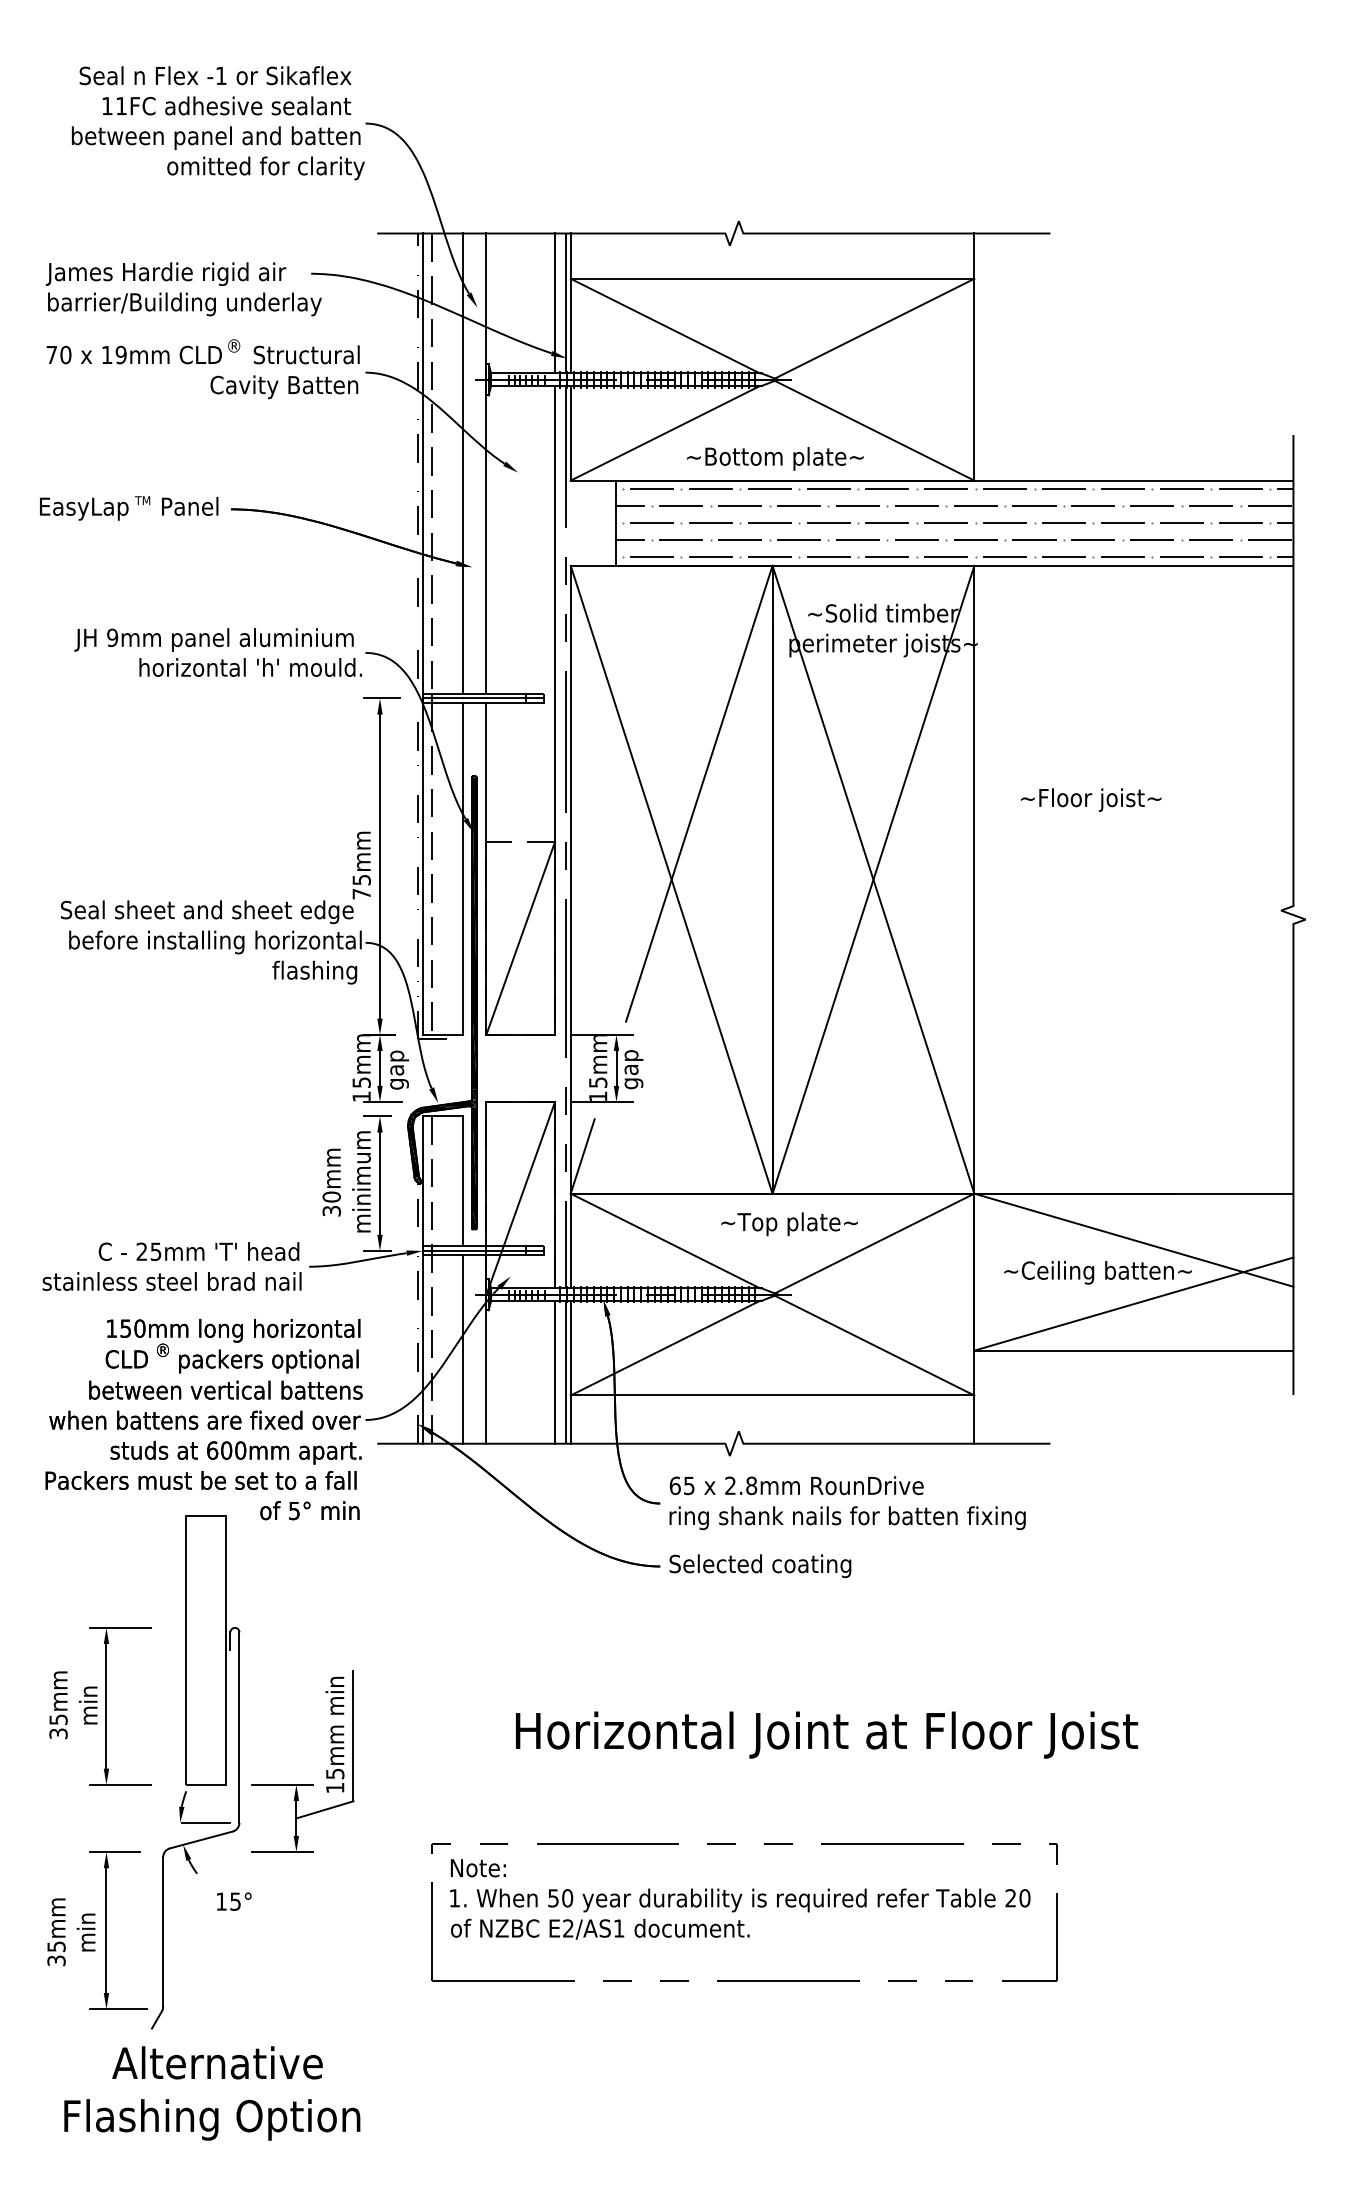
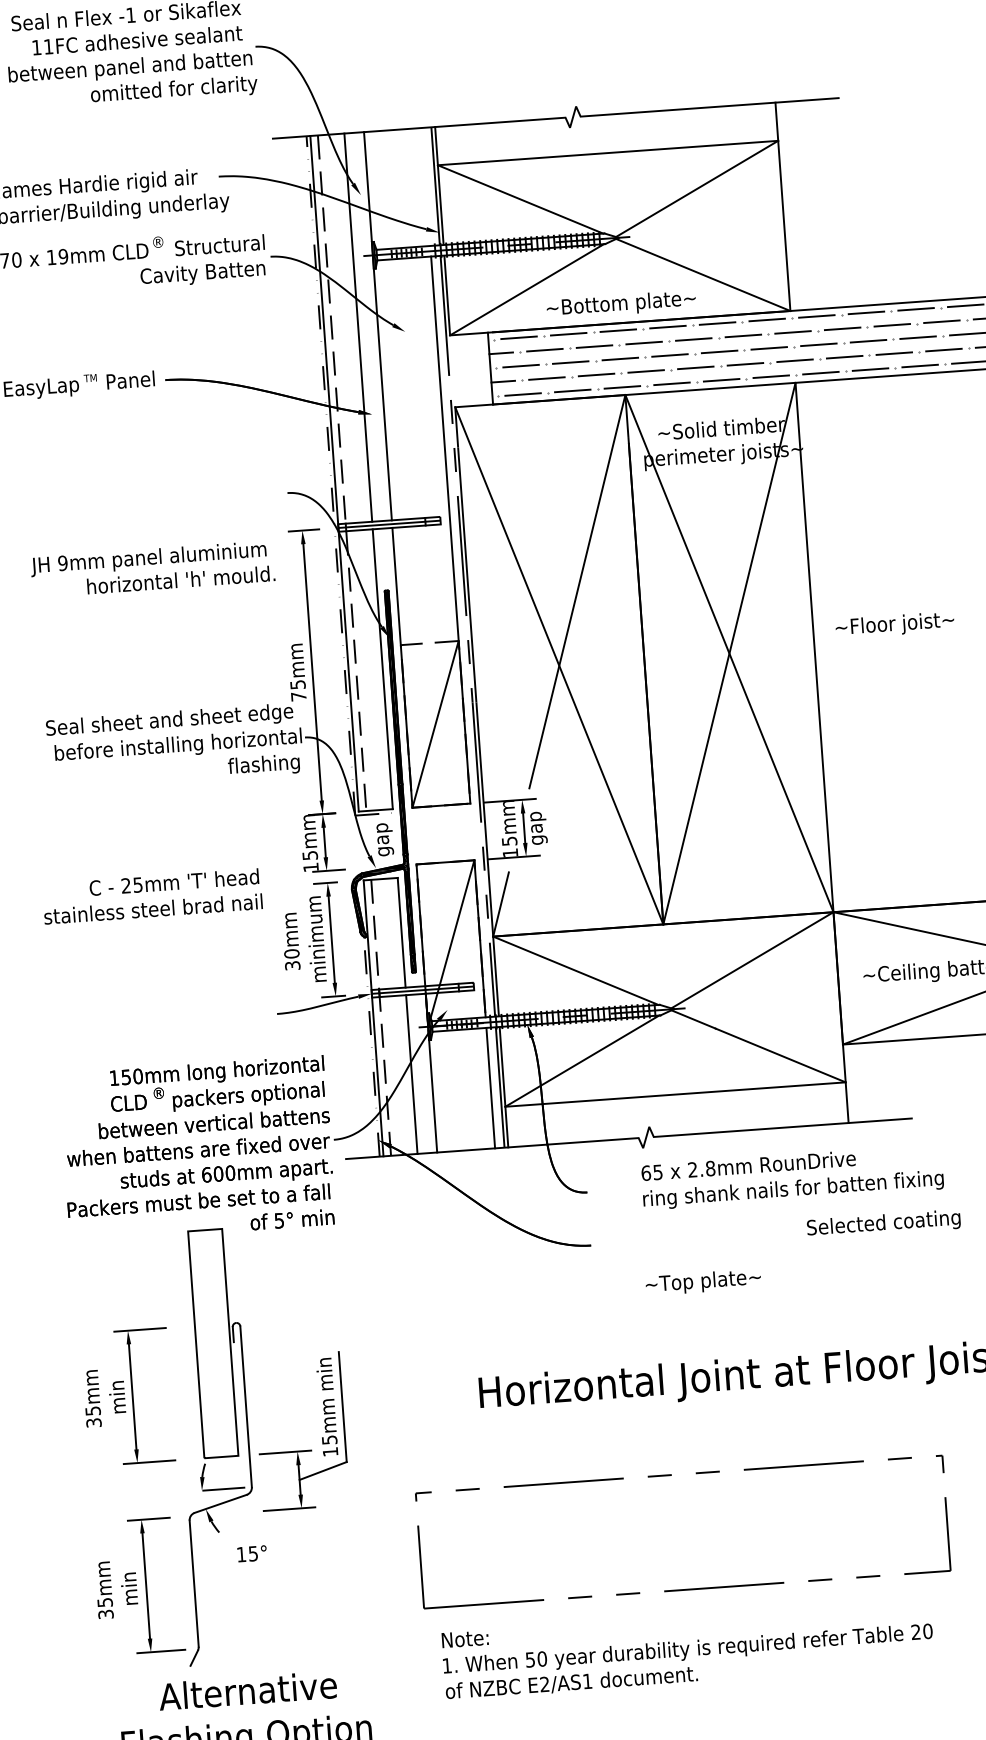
line: (555, 303) -> (426, 186), removed
text: (217, 652) -> (152, 569), moved
text: (1091, 799) -> (895, 624), moved
text: (399, 1069) -> (385, 839), moved
text: (789, 1224) -> (703, 1282), moved
text: (171, 1266) -> (151, 896), moved
text: (847, 1502) -> (792, 1176), moved
text: (760, 1565) -> (883, 1223), moved
text: (740, 1899) -> (688, 1649), moved

